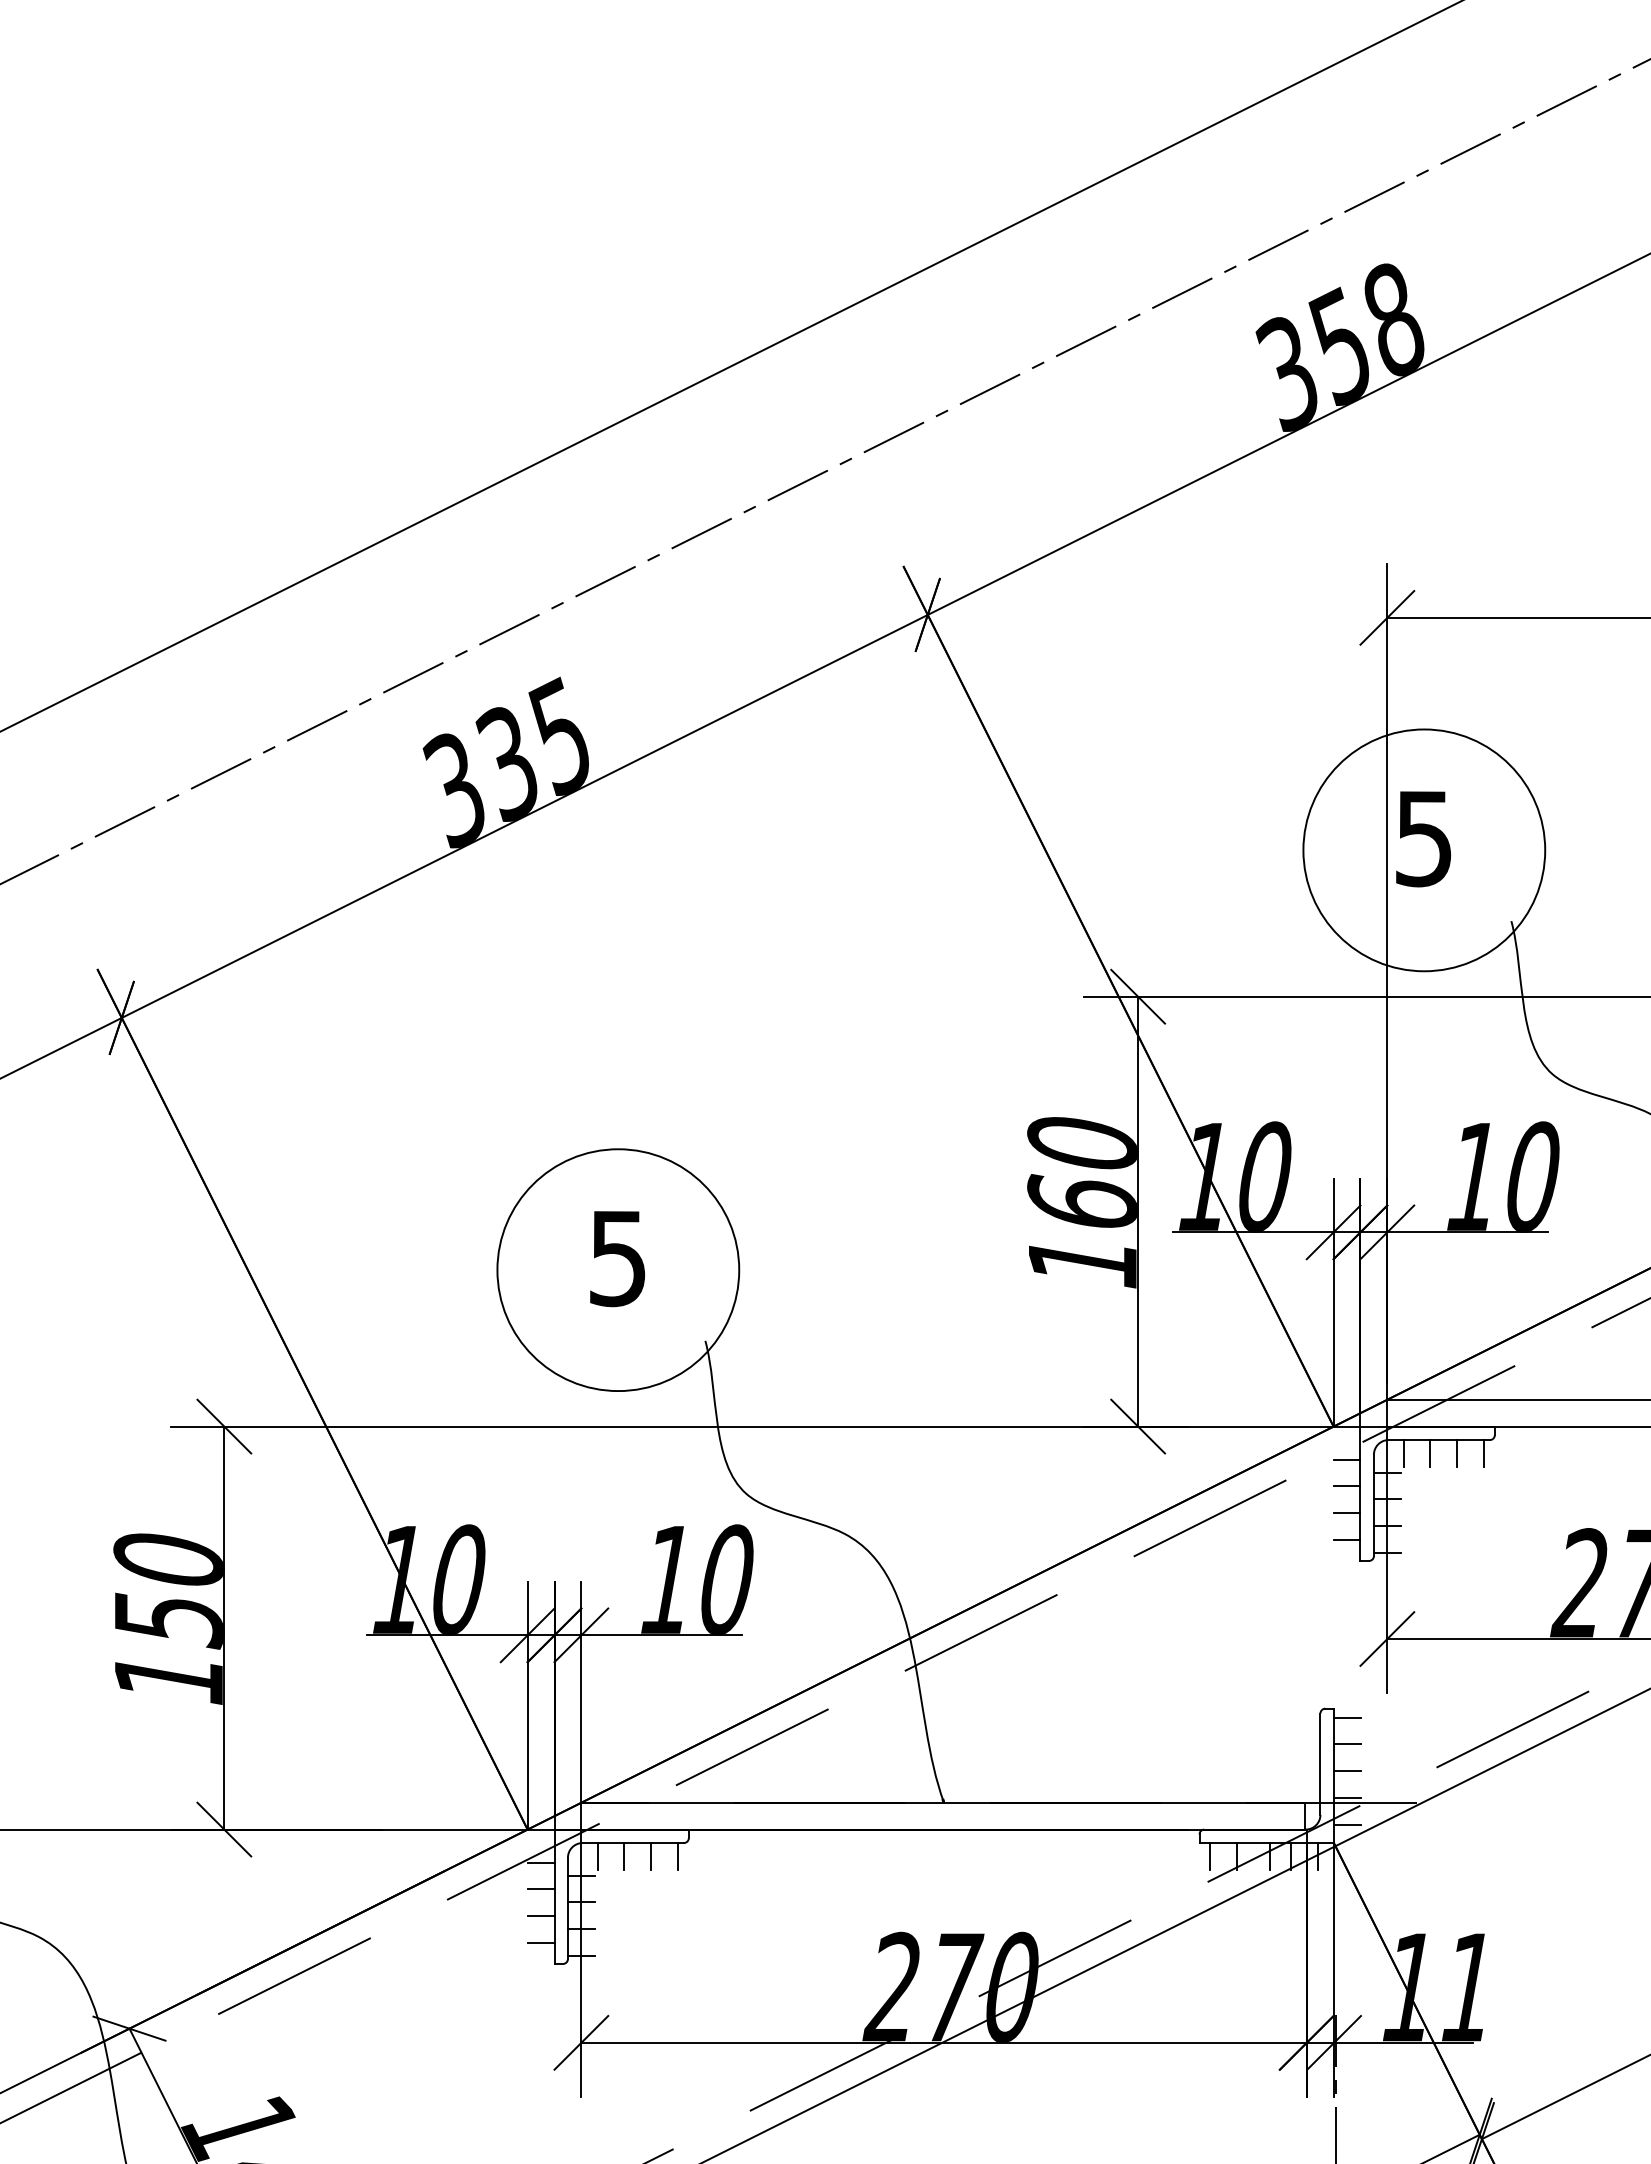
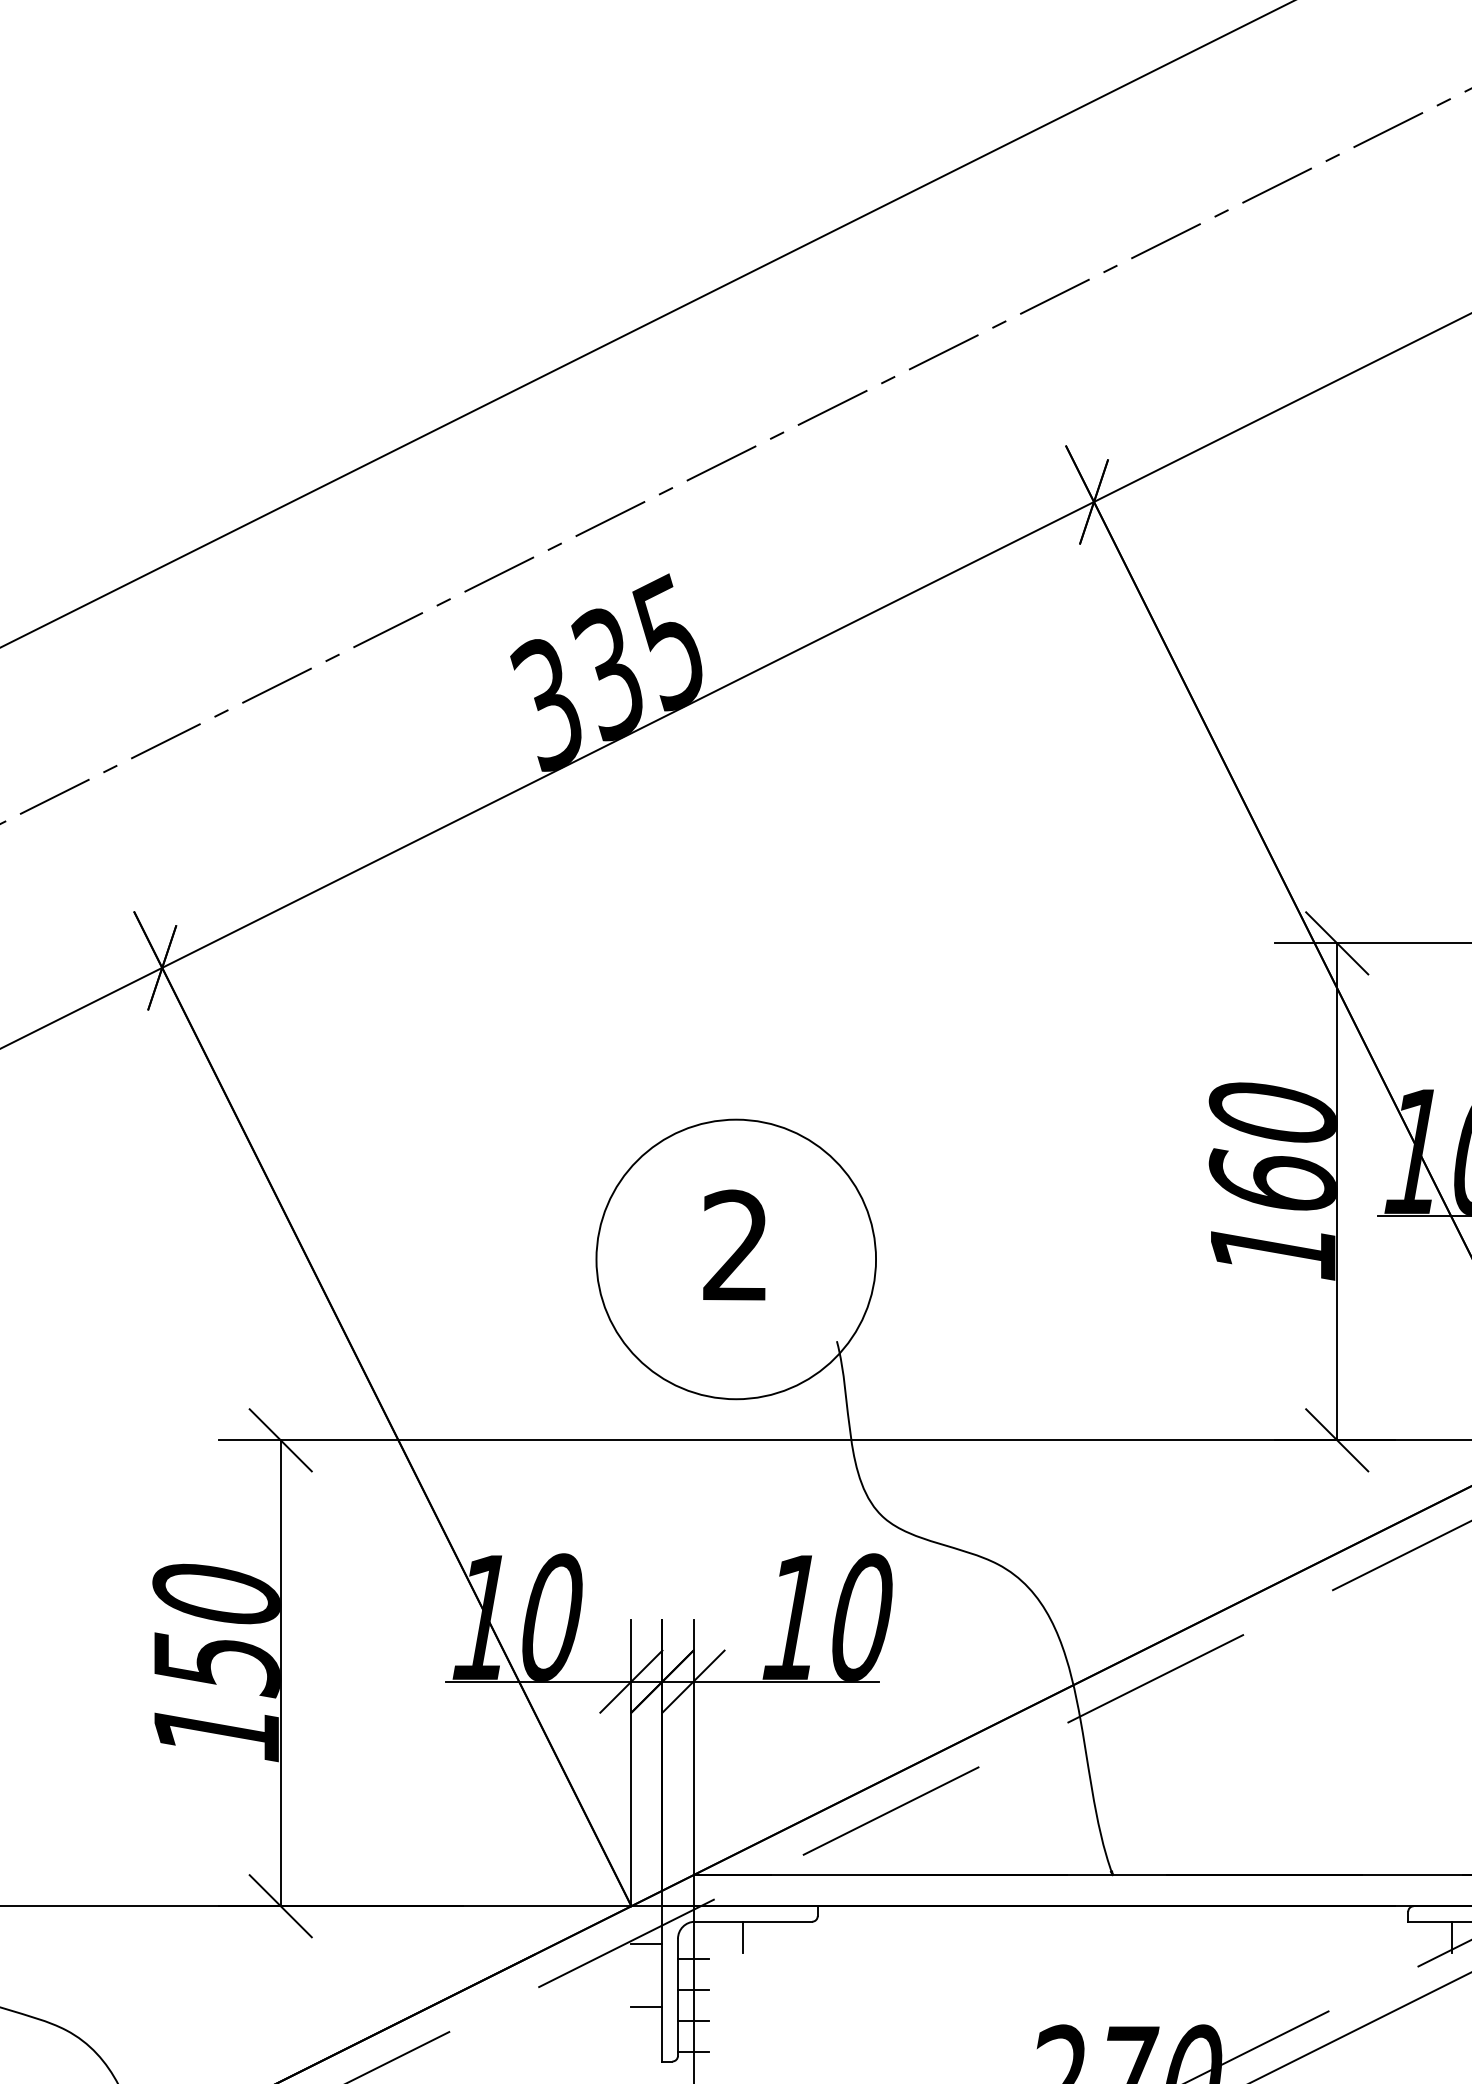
text: (617, 1258) -> (735, 1245), 5 -> 2
line: (597, 1856) -> (712, 1937), removed
line: (651, 1856) -> (774, 1937), removed
line: (678, 1856) -> (805, 1937), removed
line: (1210, 1856) -> (1420, 1937), removed
line: (540, 1889) -> (646, 1975), removed
line: (540, 1943) -> (646, 2037), removed

